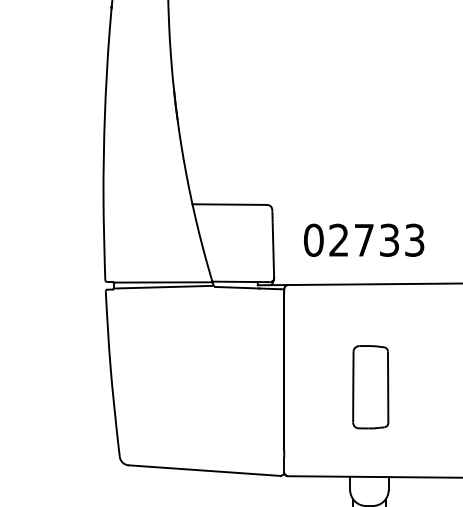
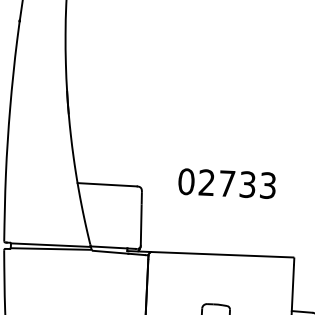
text: (364, 239) -> (227, 183), moved

